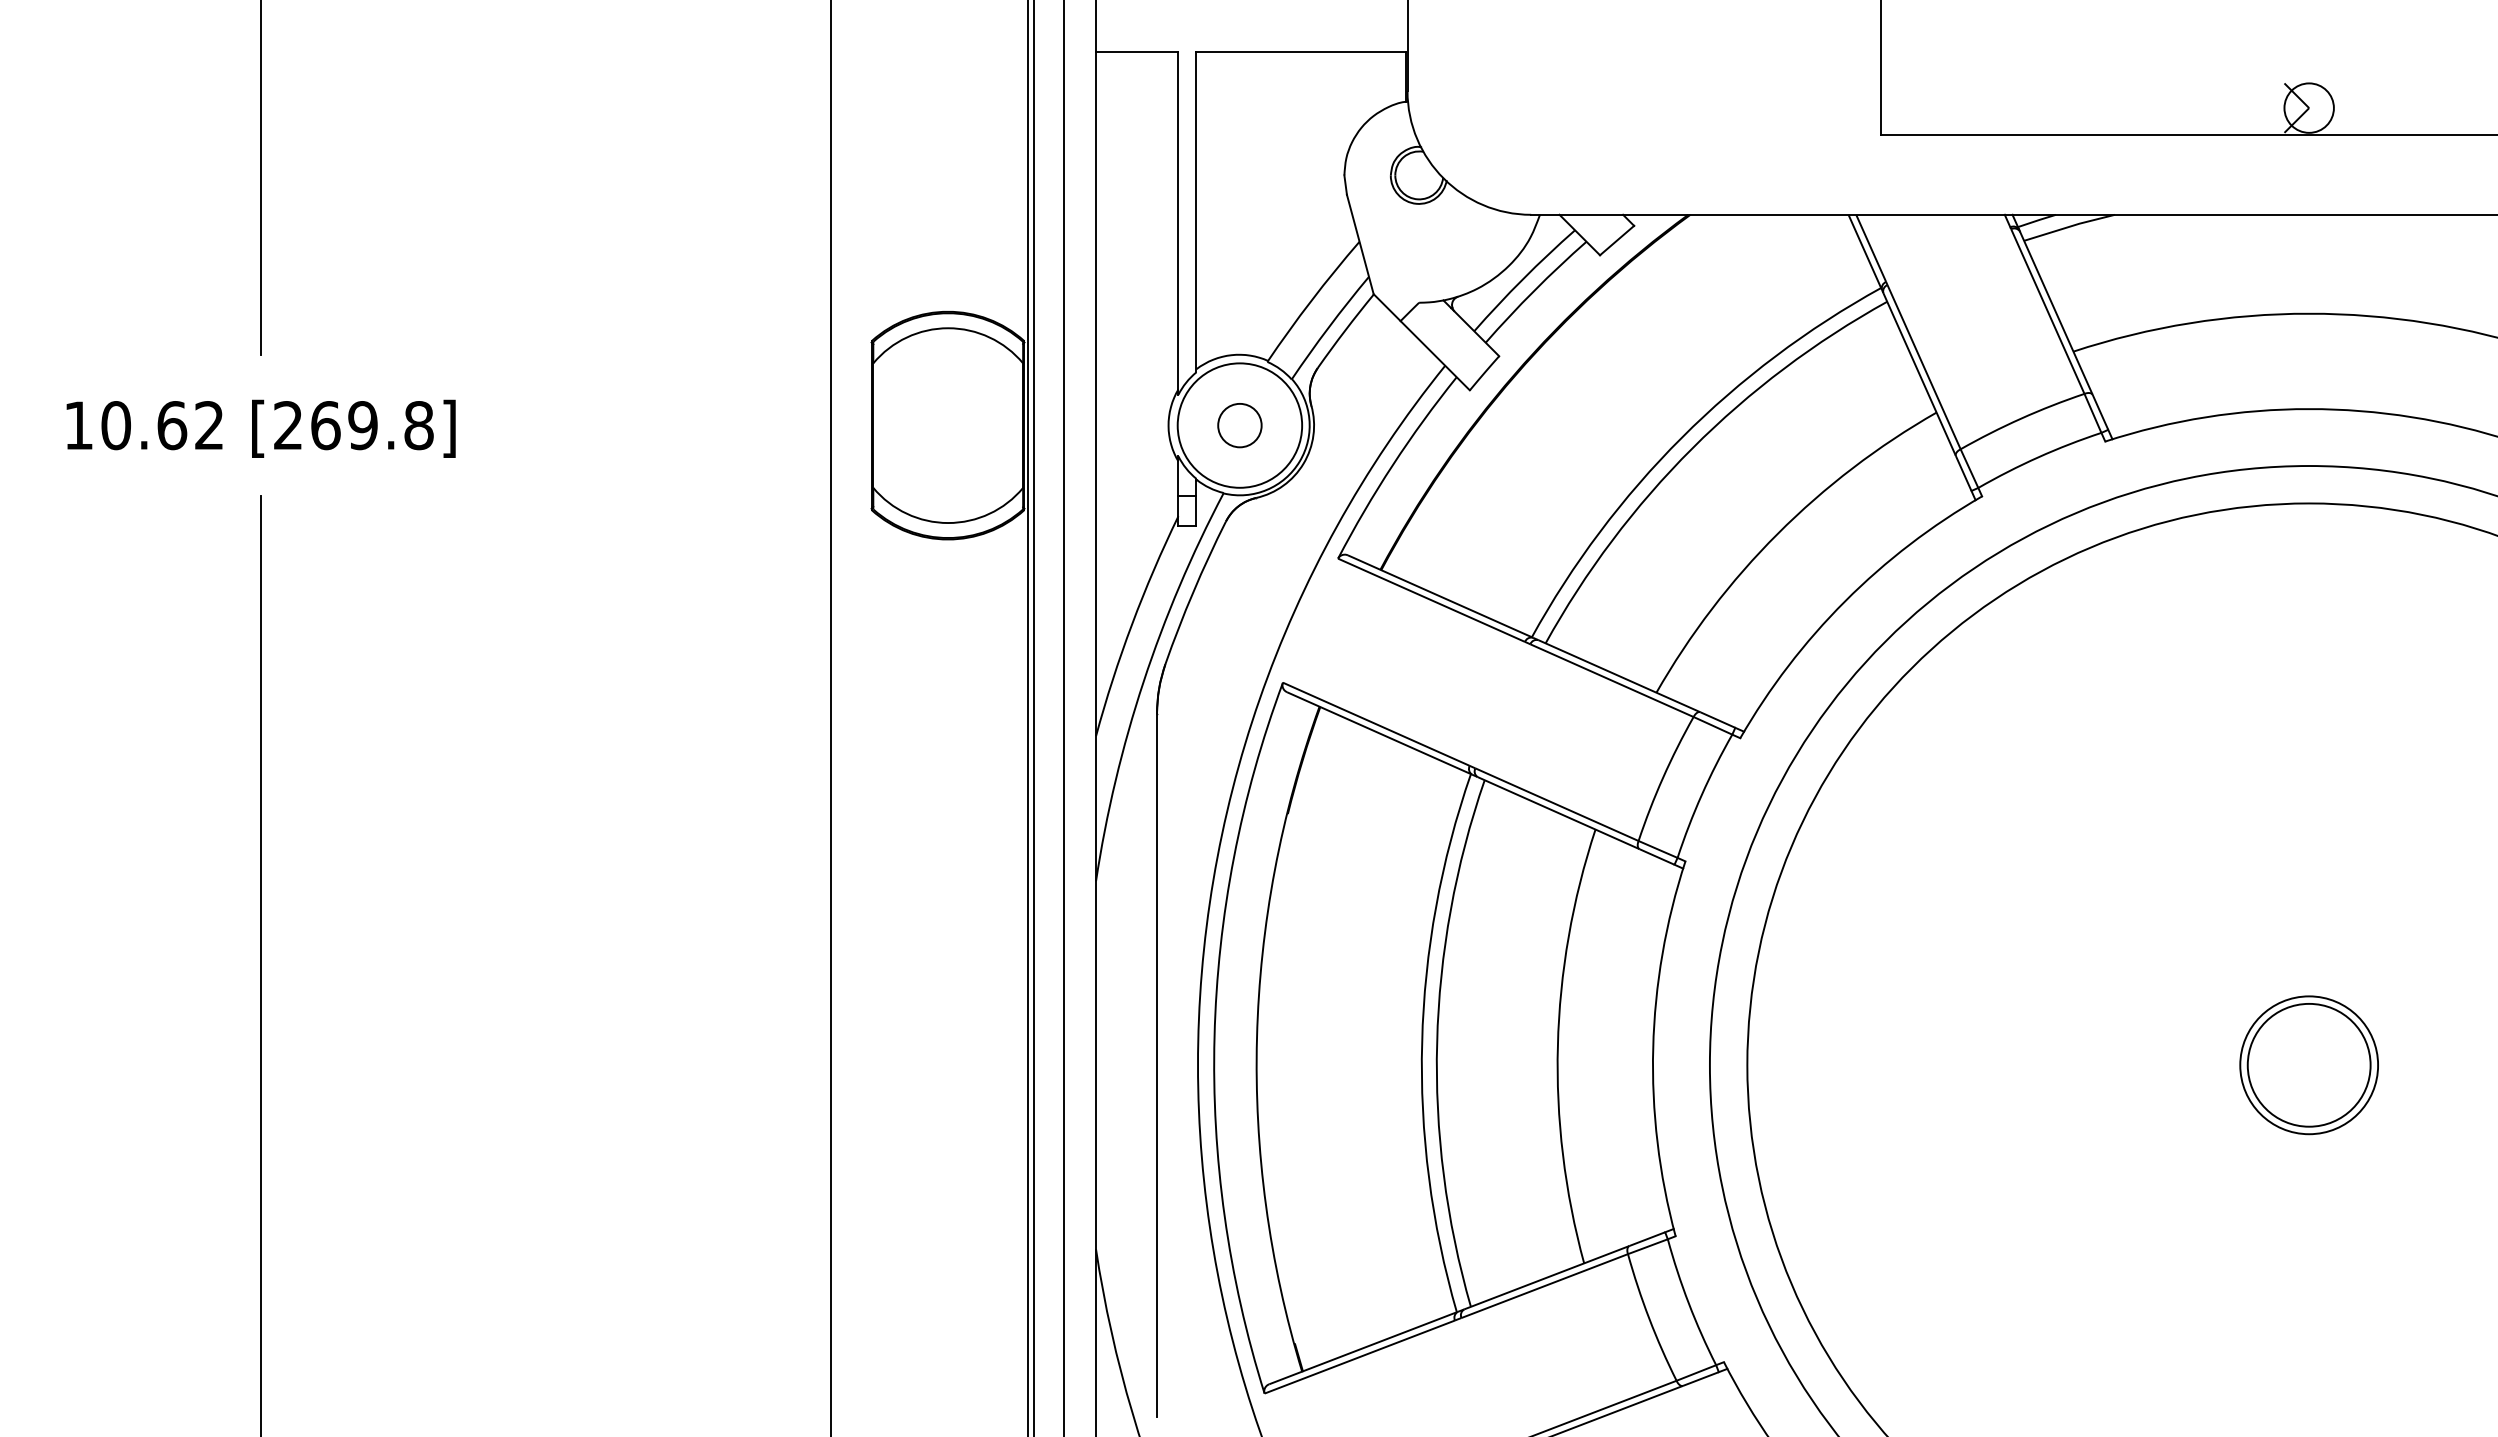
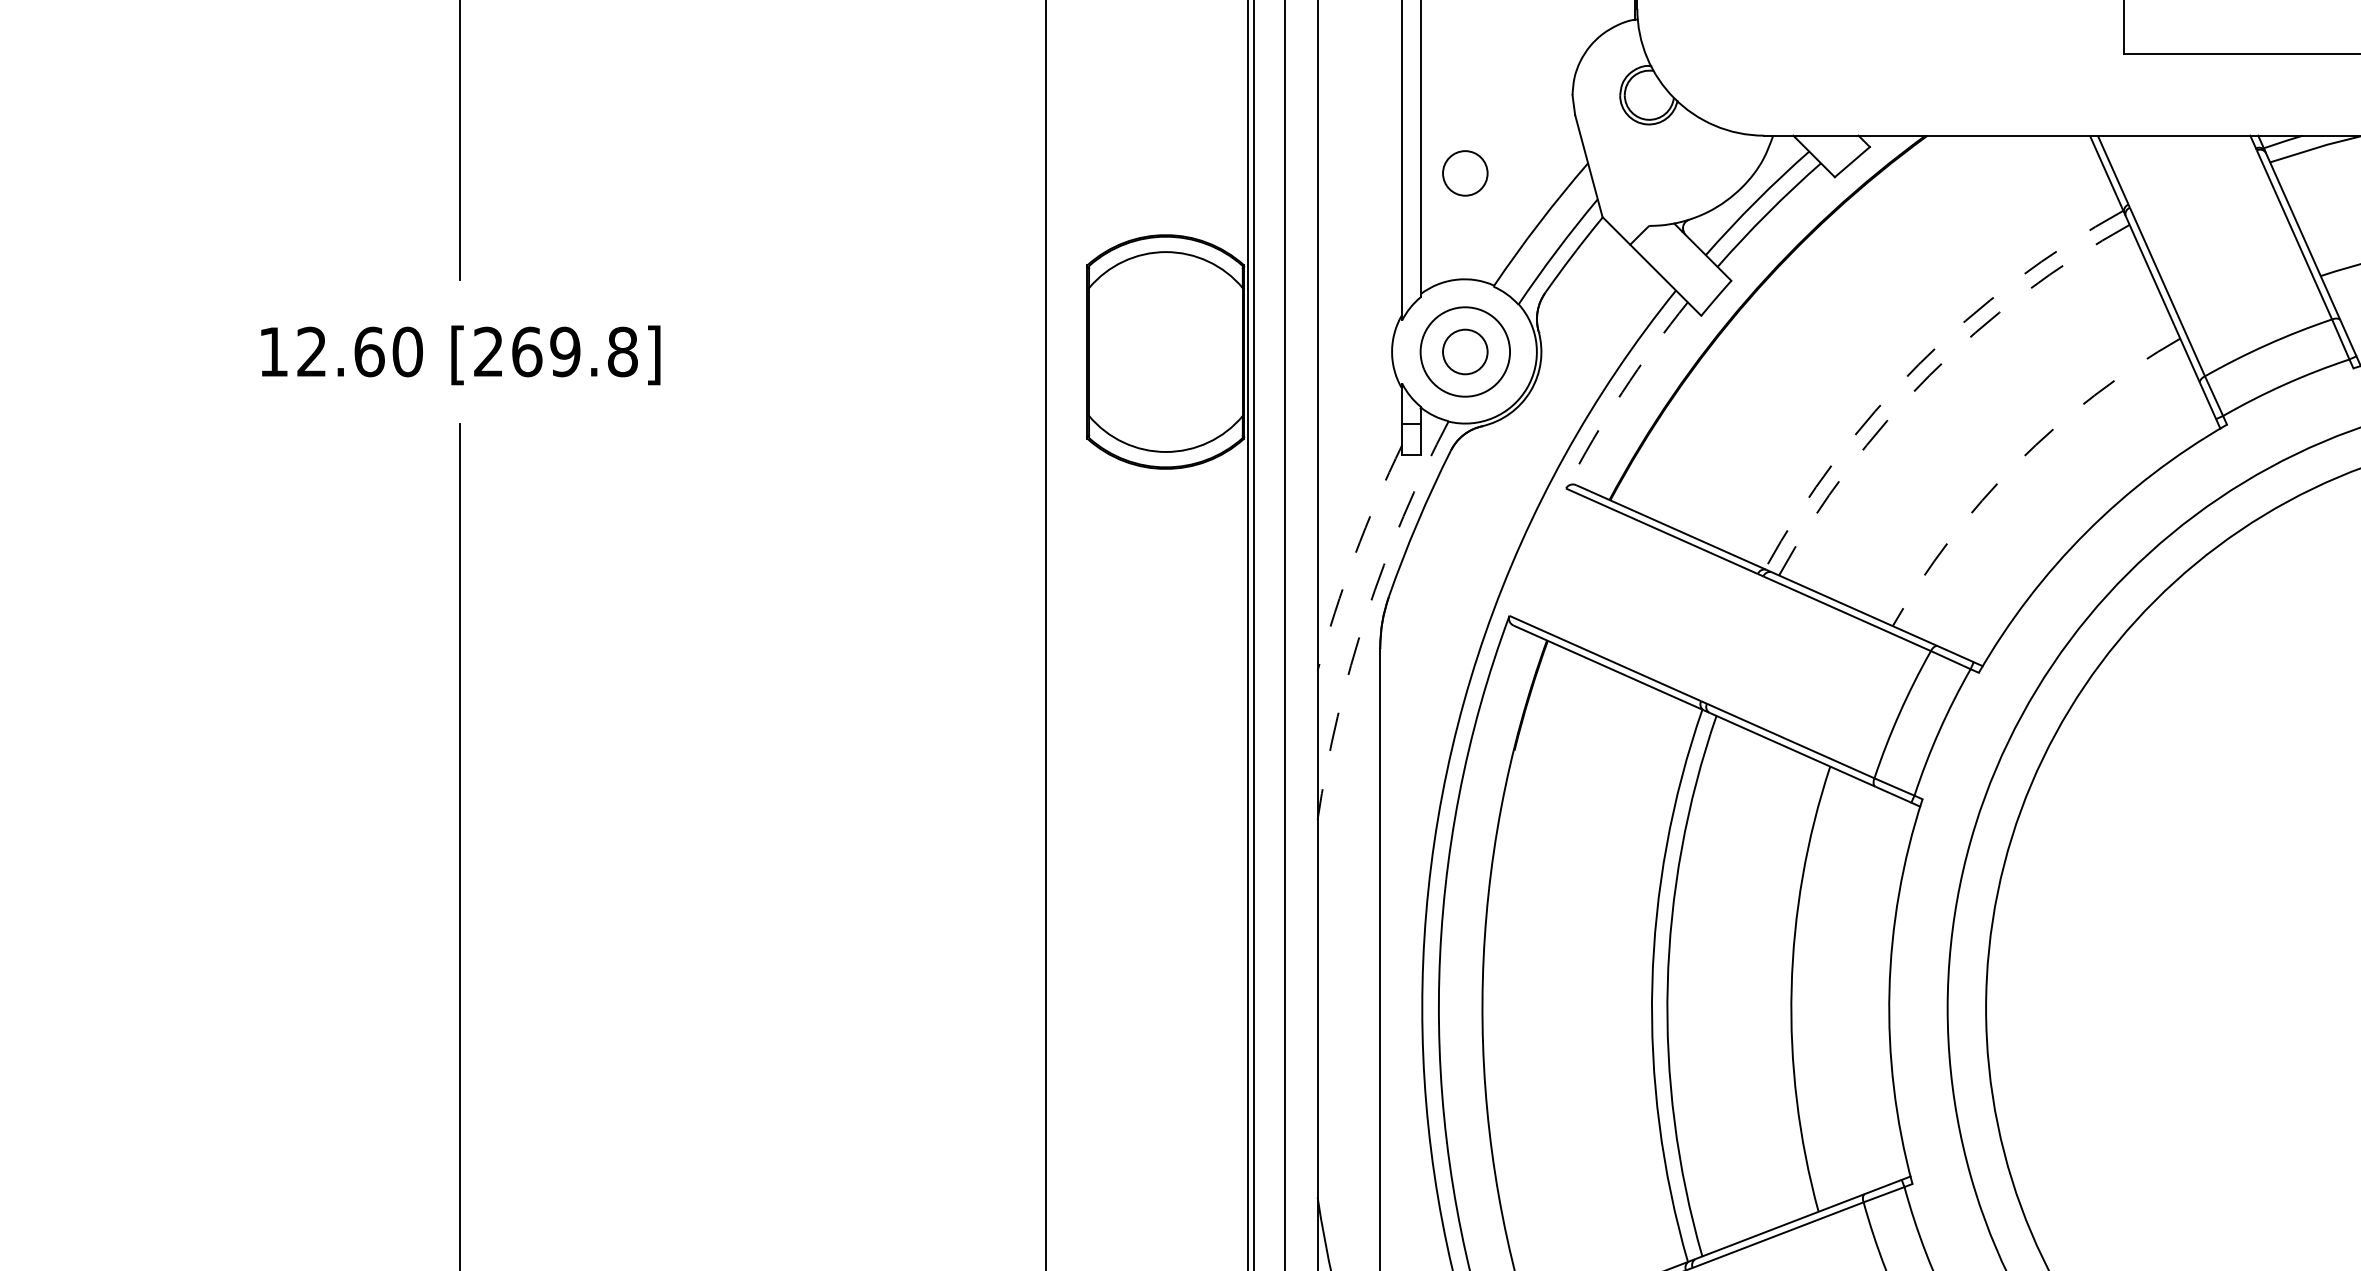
circle: (1239, 251) -> (1464, 173), added
text: (162, 425) -> (359, 351), 10.62 -> 12.60
circle: (1239, 425) -> (1464, 351), size x0.7
arc: (1681, 437) -> (1918, 364), solid -> dashed
arc: (1692, 448) -> (1929, 375), solid -> dashed
arc: (1392, 465) -> (1621, 392), solid -> dashed
arc: (1777, 533) -> (2017, 462), solid -> dashed
arc: (1132, 624) -> (1355, 556), solid -> dashed
arc: (1143, 681) -> (1366, 614), solid -> dashed

